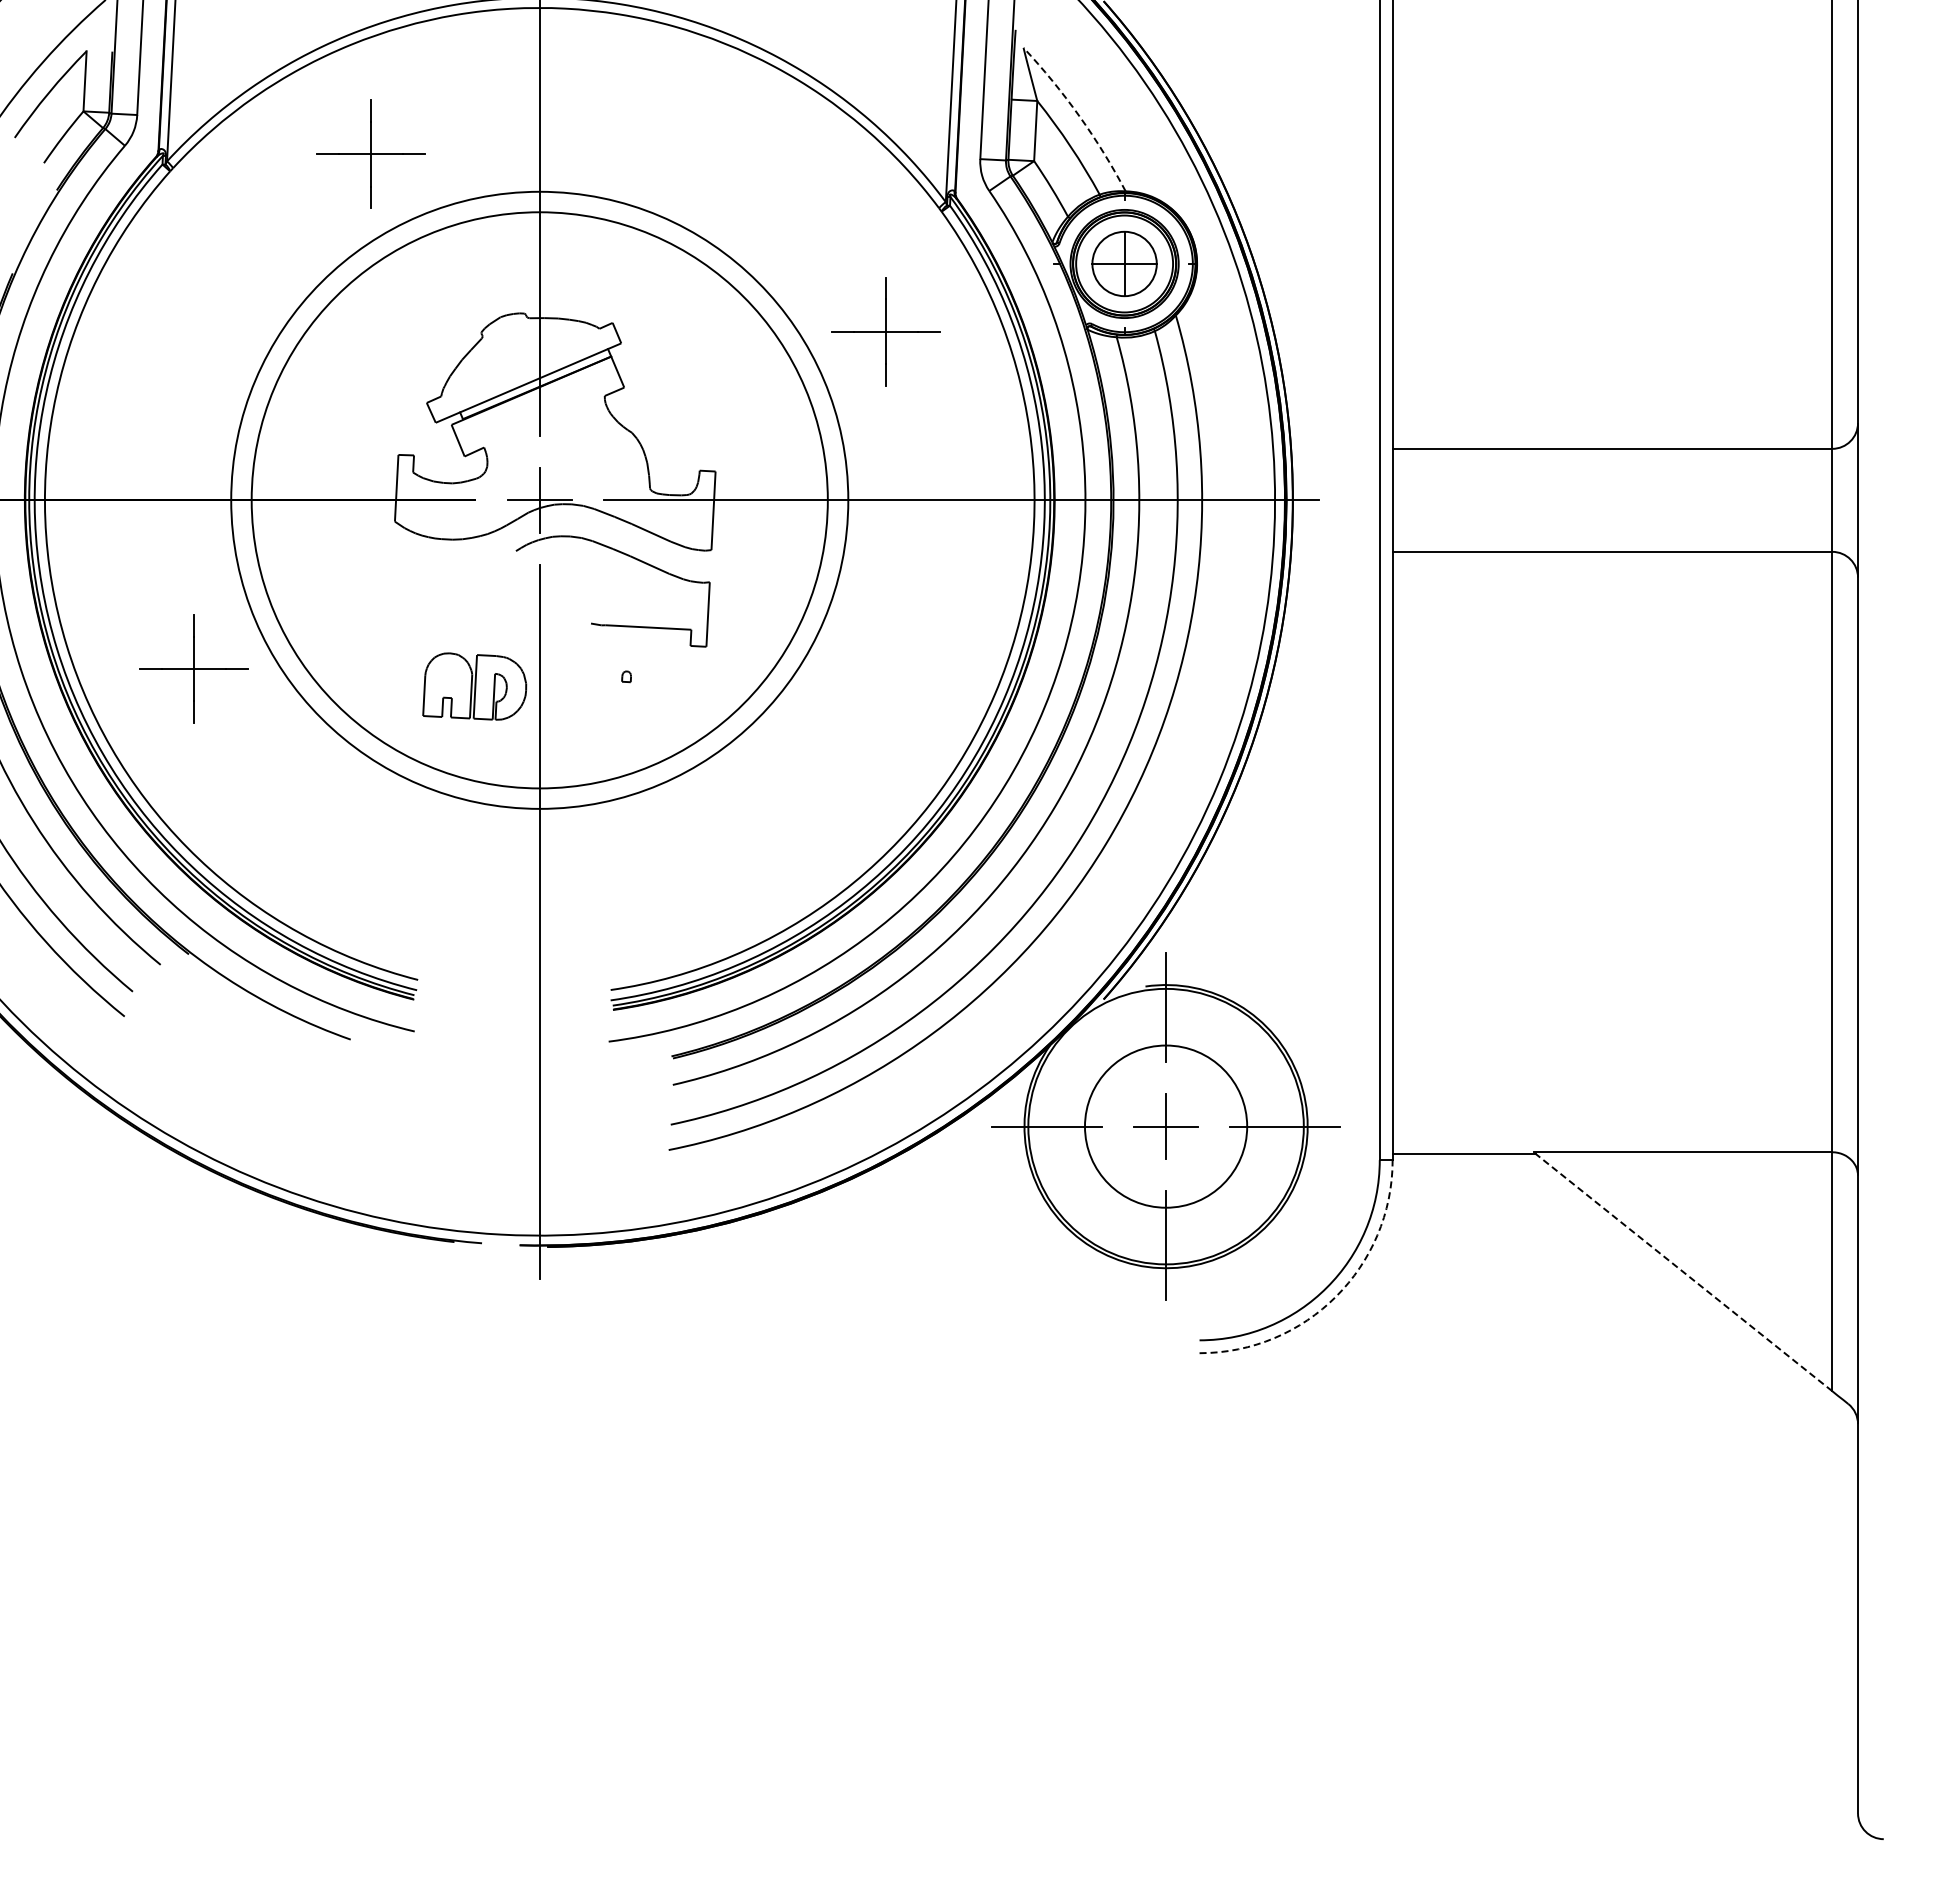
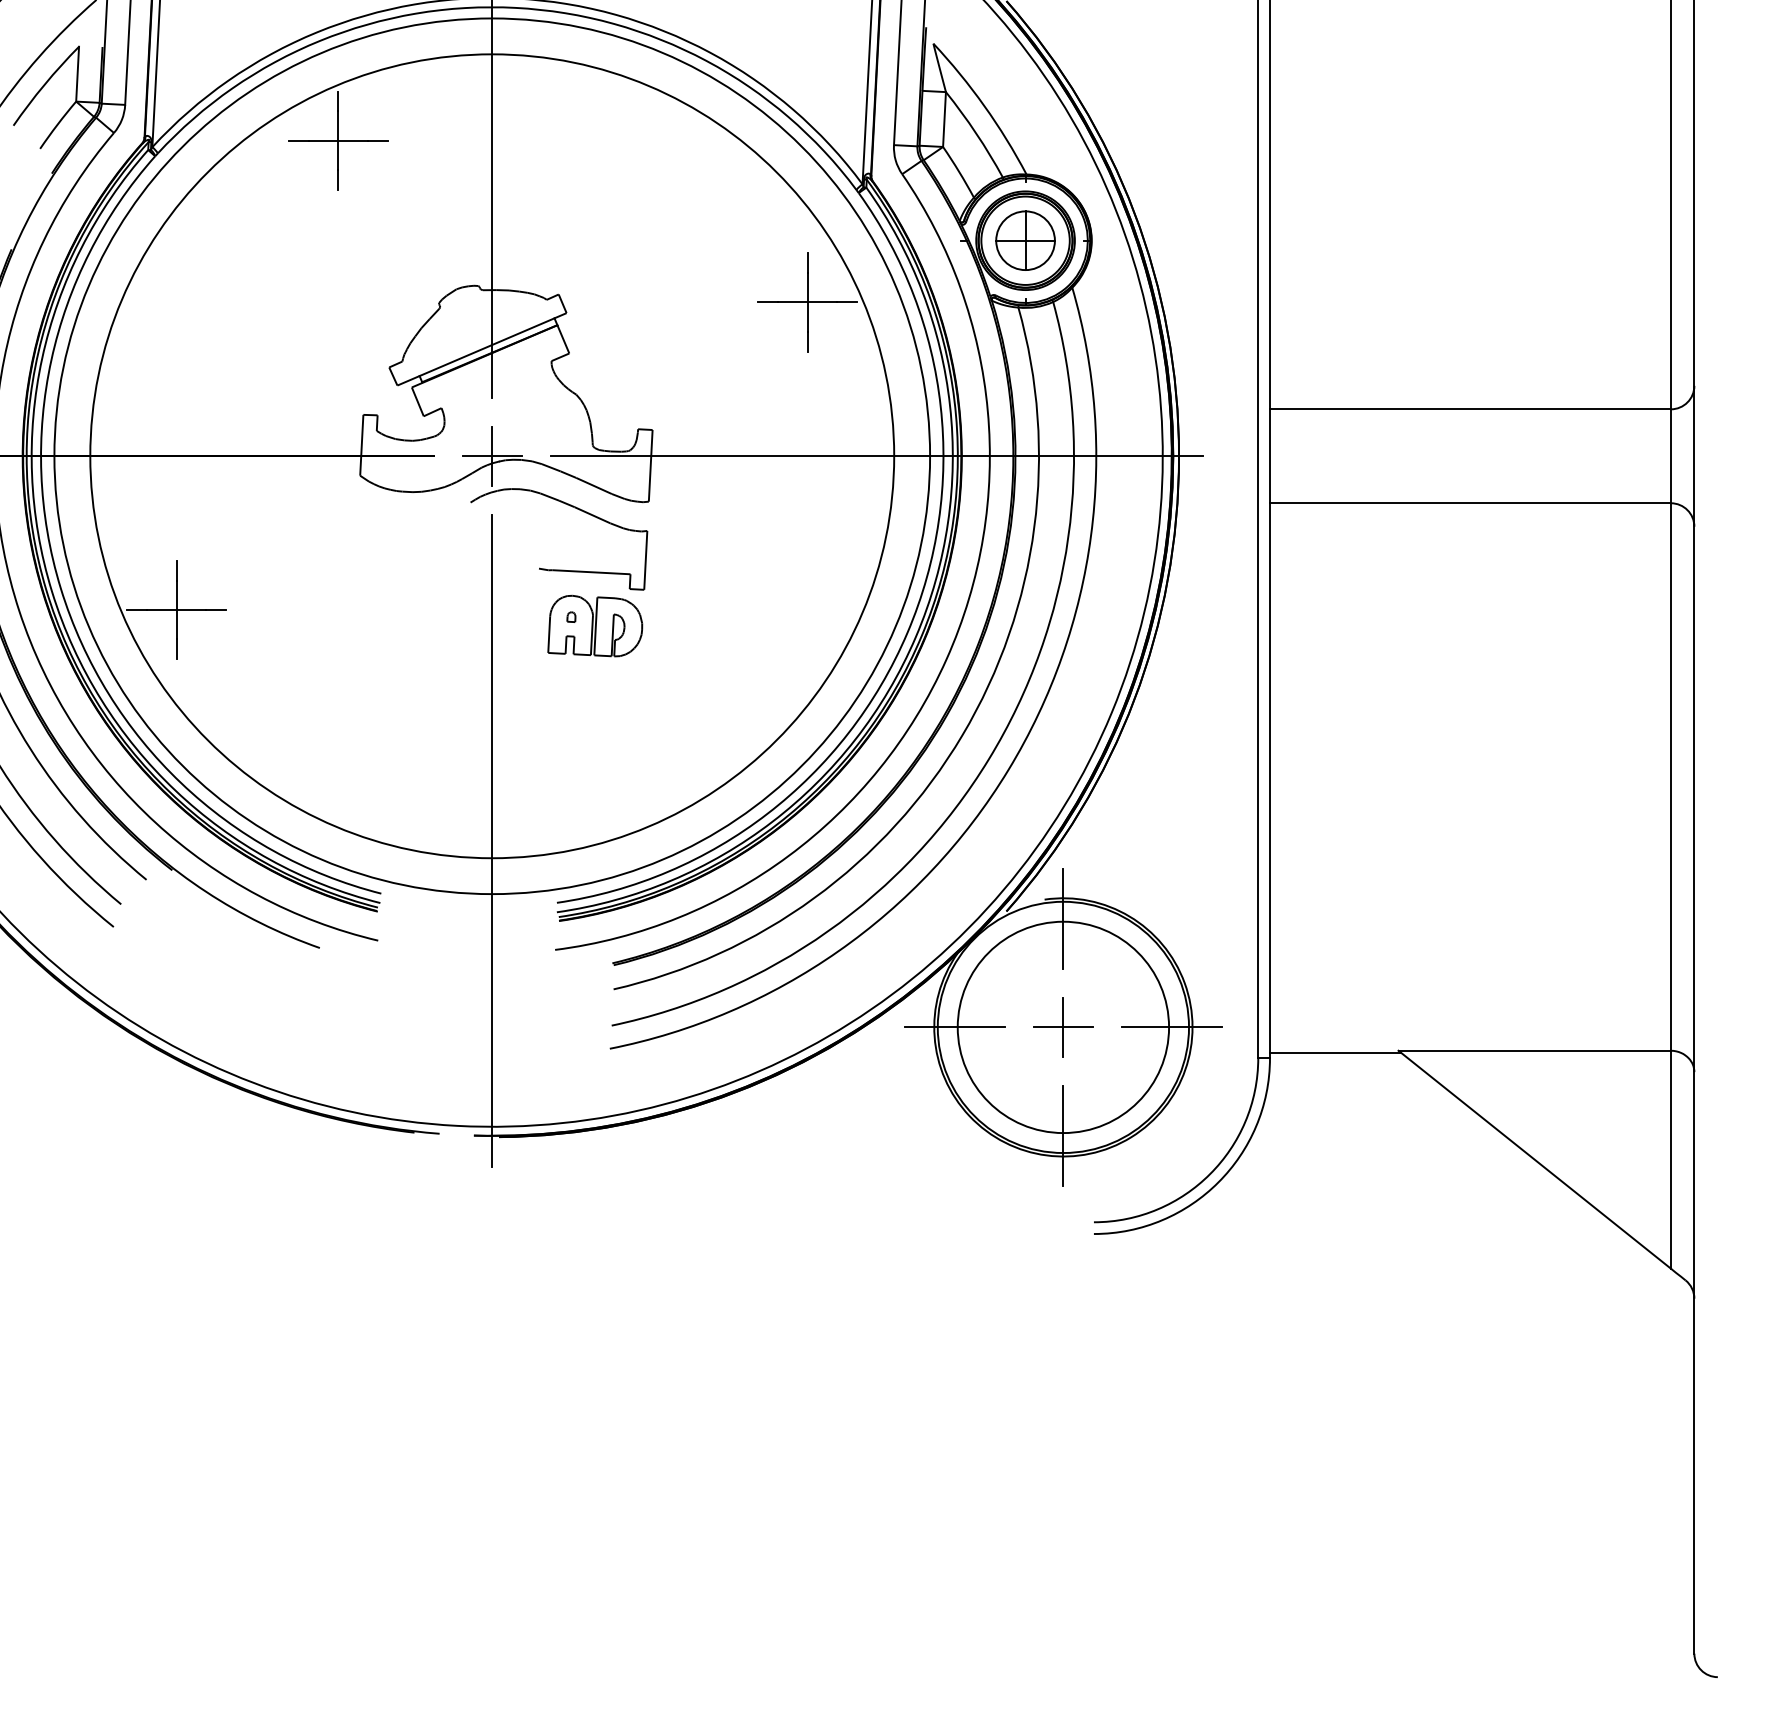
arc: (1079, 116) -> (984, 106), dashed -> solid
circle: (539, 500) -> (492, 456), size x1.43
circle: (539, 500) -> (492, 456), size x1.67
part: (474, 686) -> (595, 626), moved
circle: (1165, 1126) -> (1062, 1027), size x1.43
line: (1682, 1271) -> (1534, 1159), dashed -> solid
arc: (1336, 1296) -> (1218, 1182), dashed -> solid

